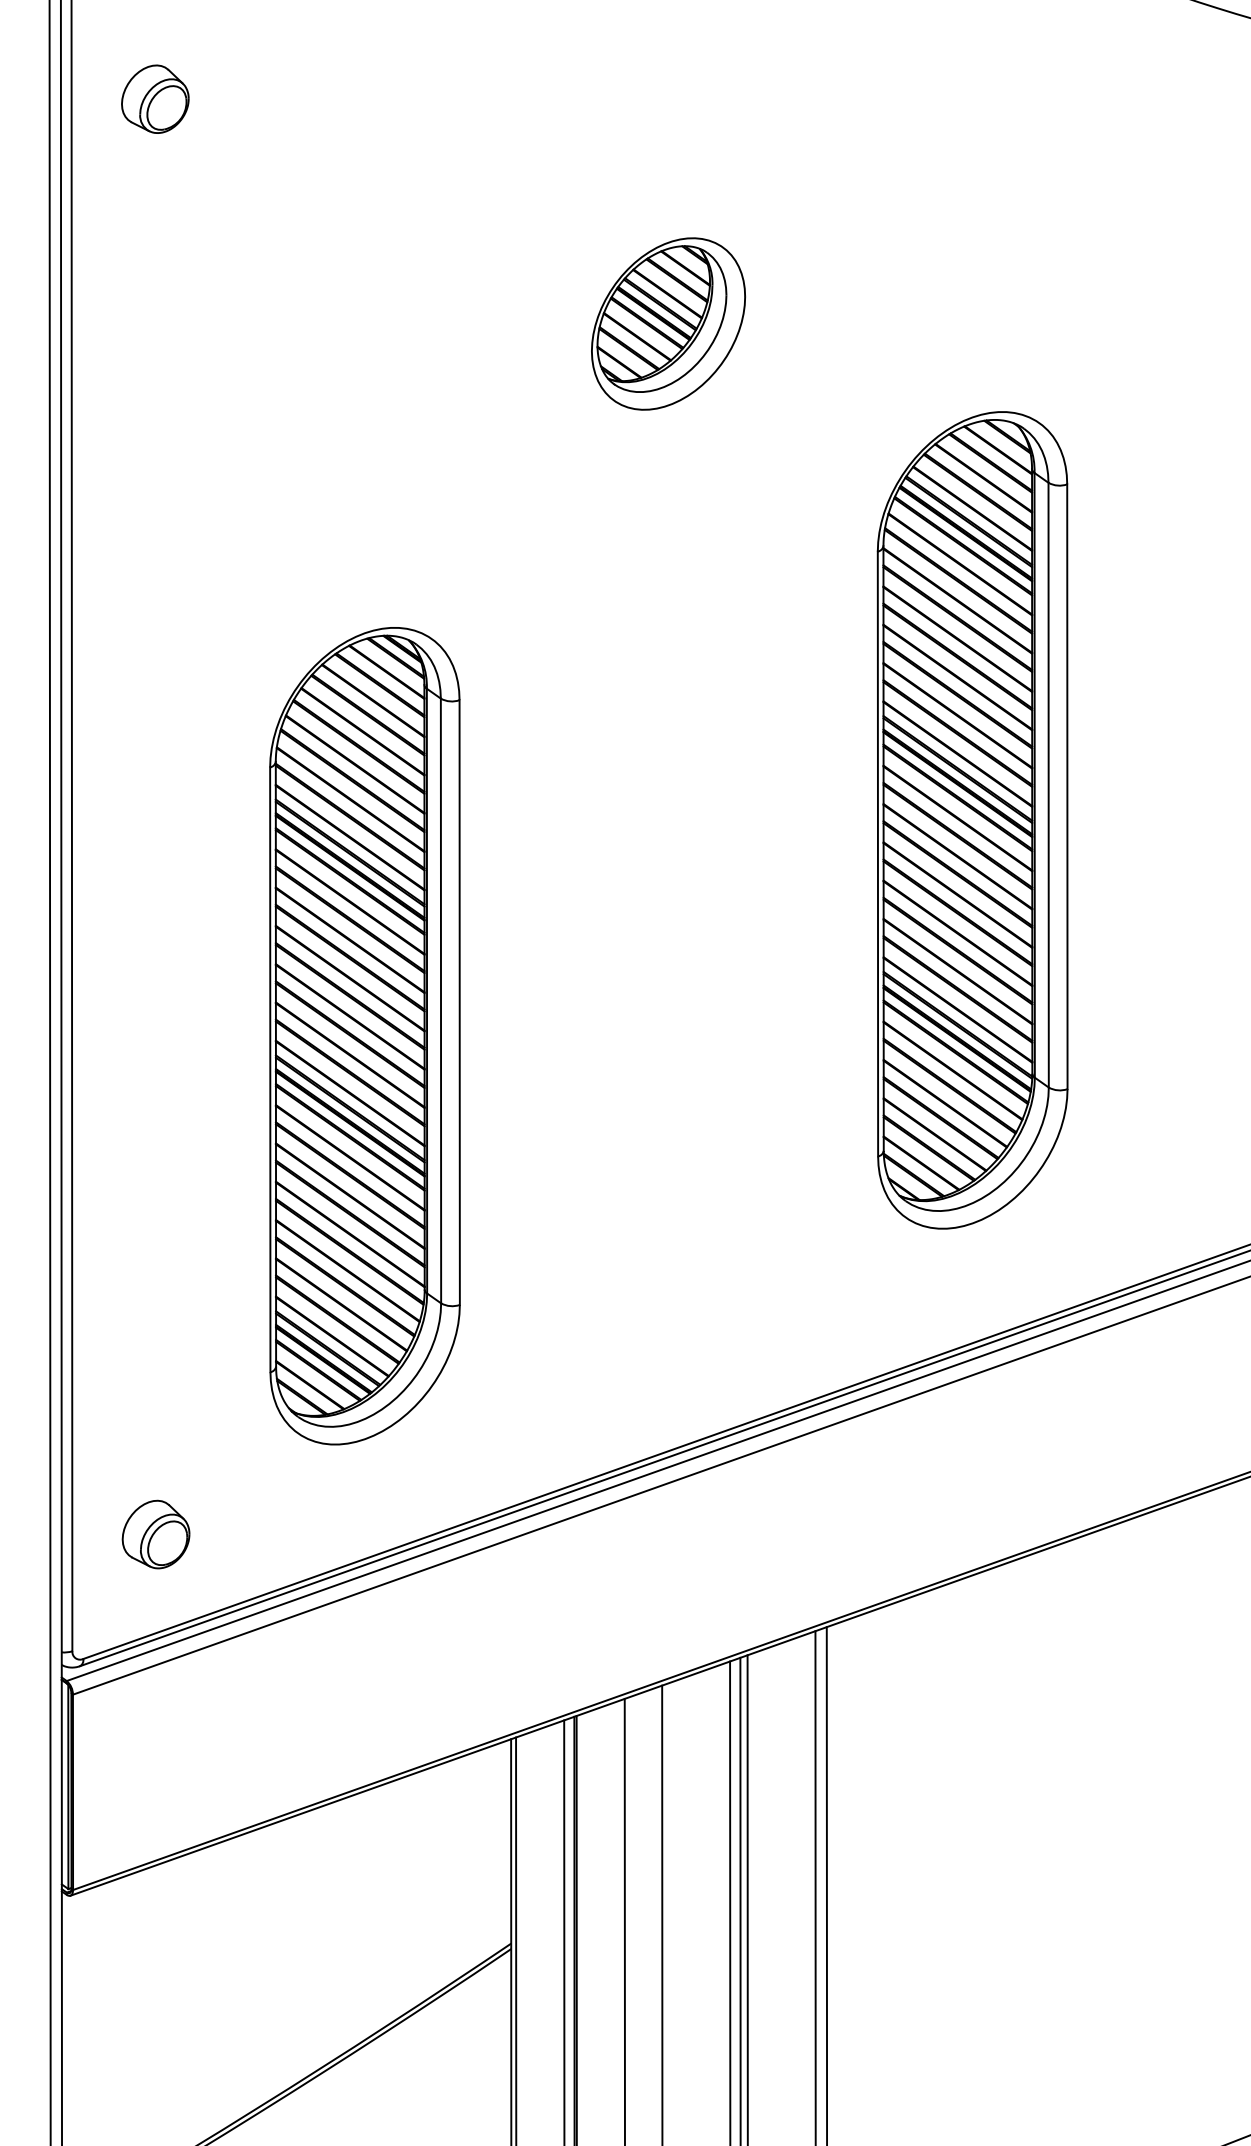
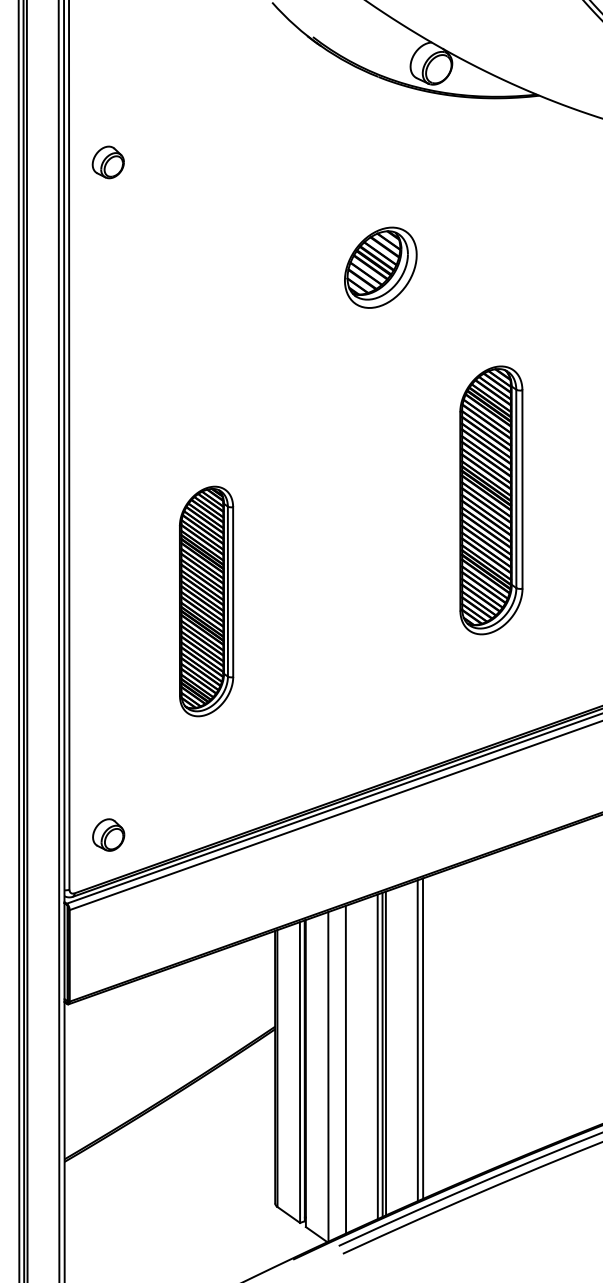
part: (667, 323) -> (380, 267), moved
part: (972, 820) -> (491, 500), size x0.7
part: (364, 1036) -> (206, 601), size x0.6

